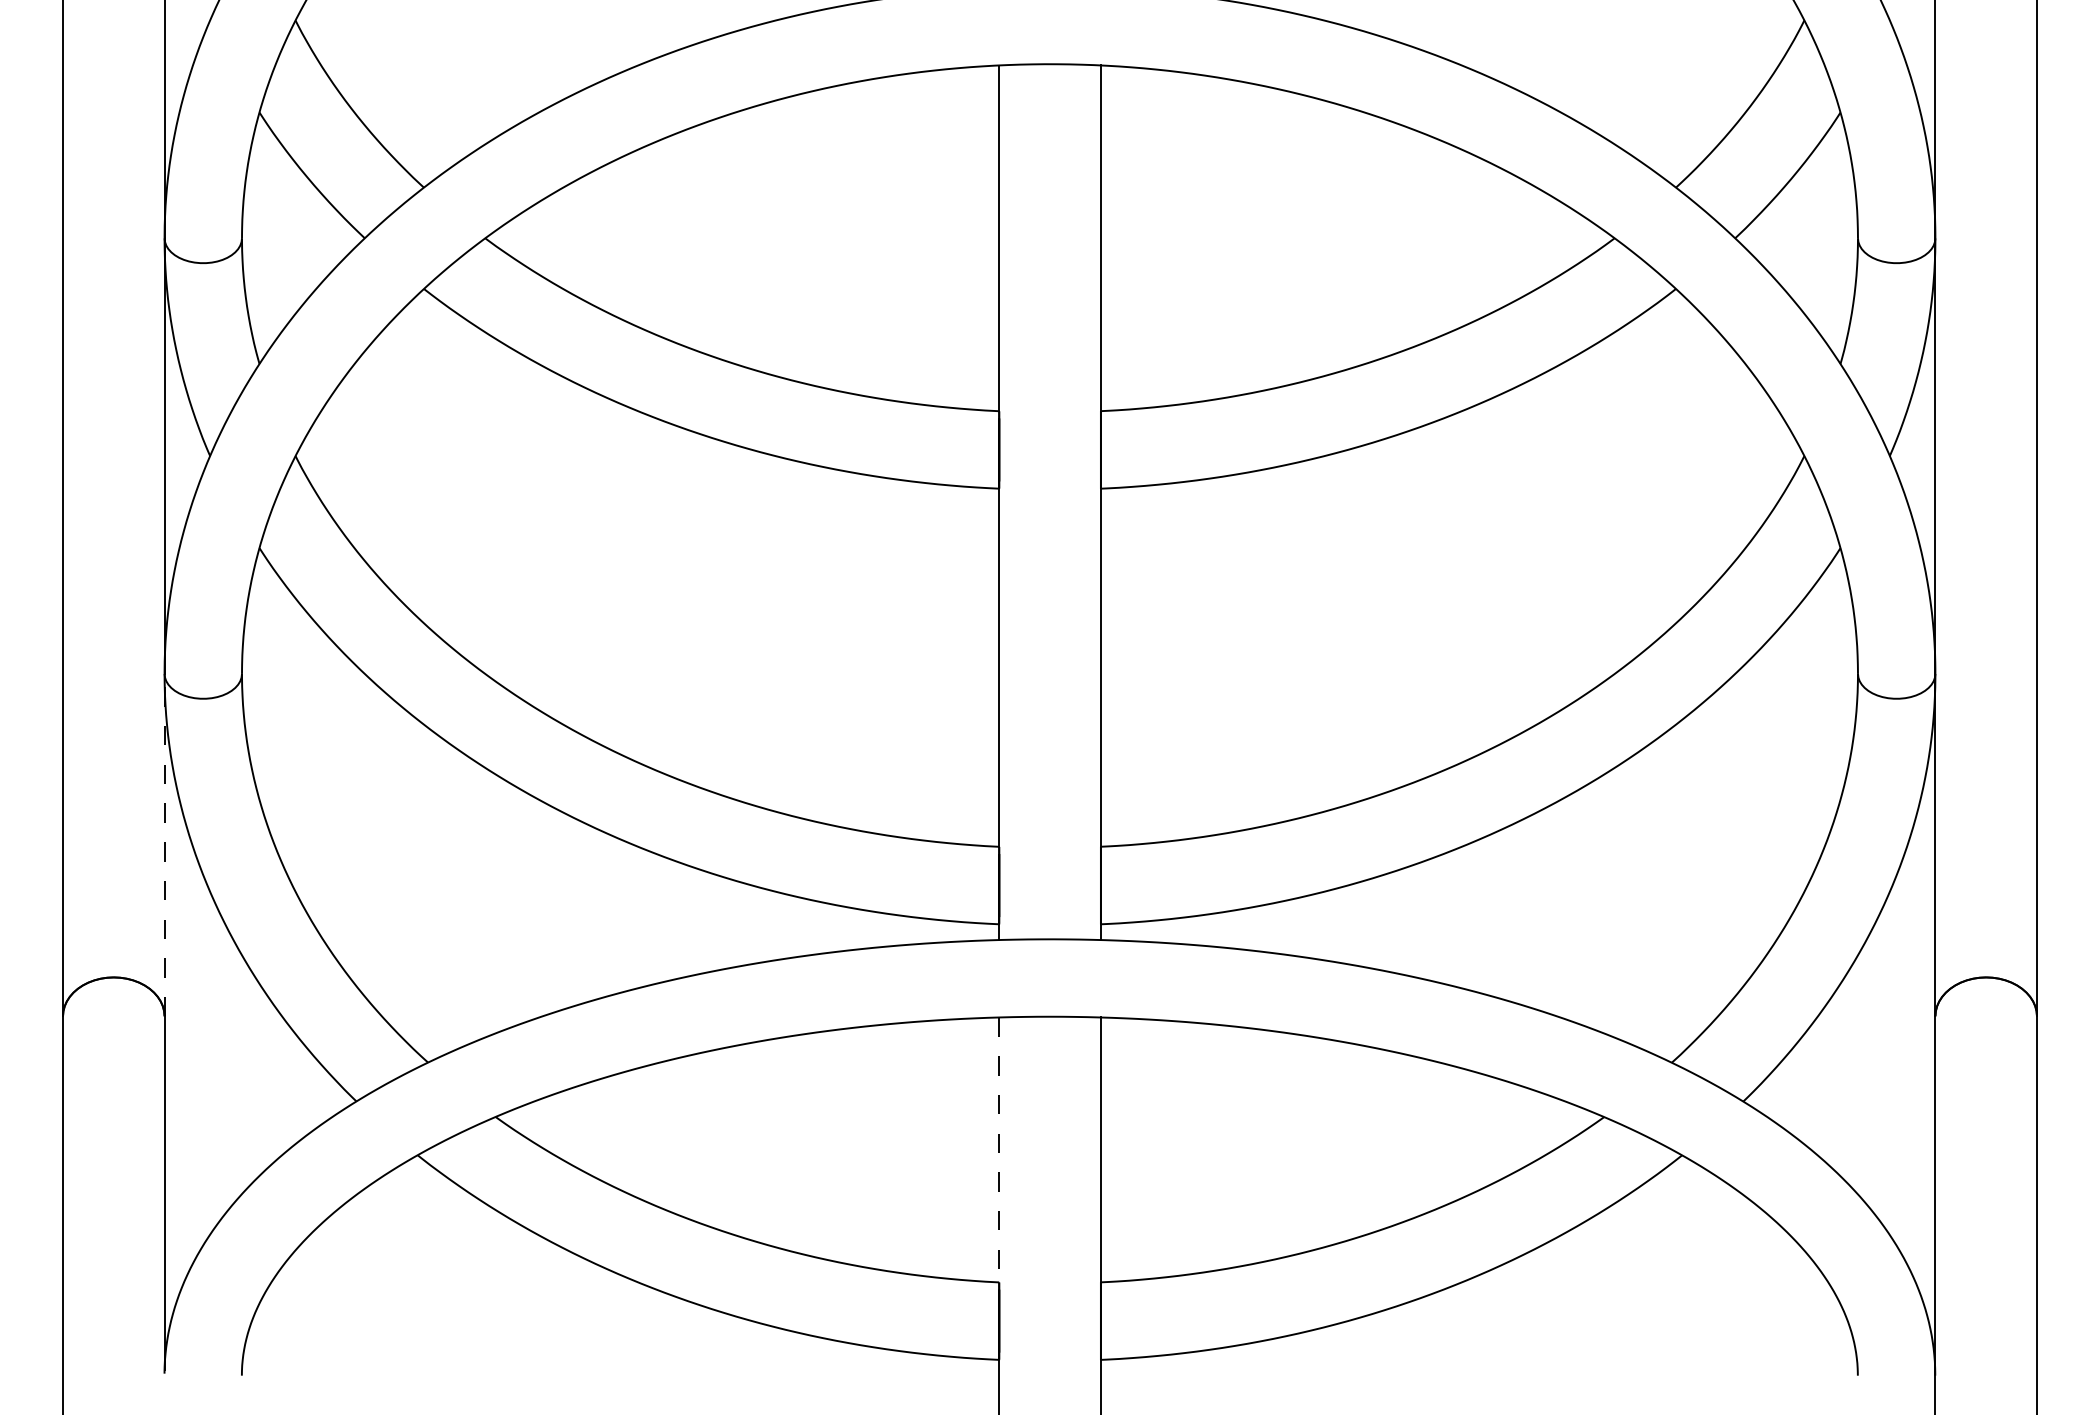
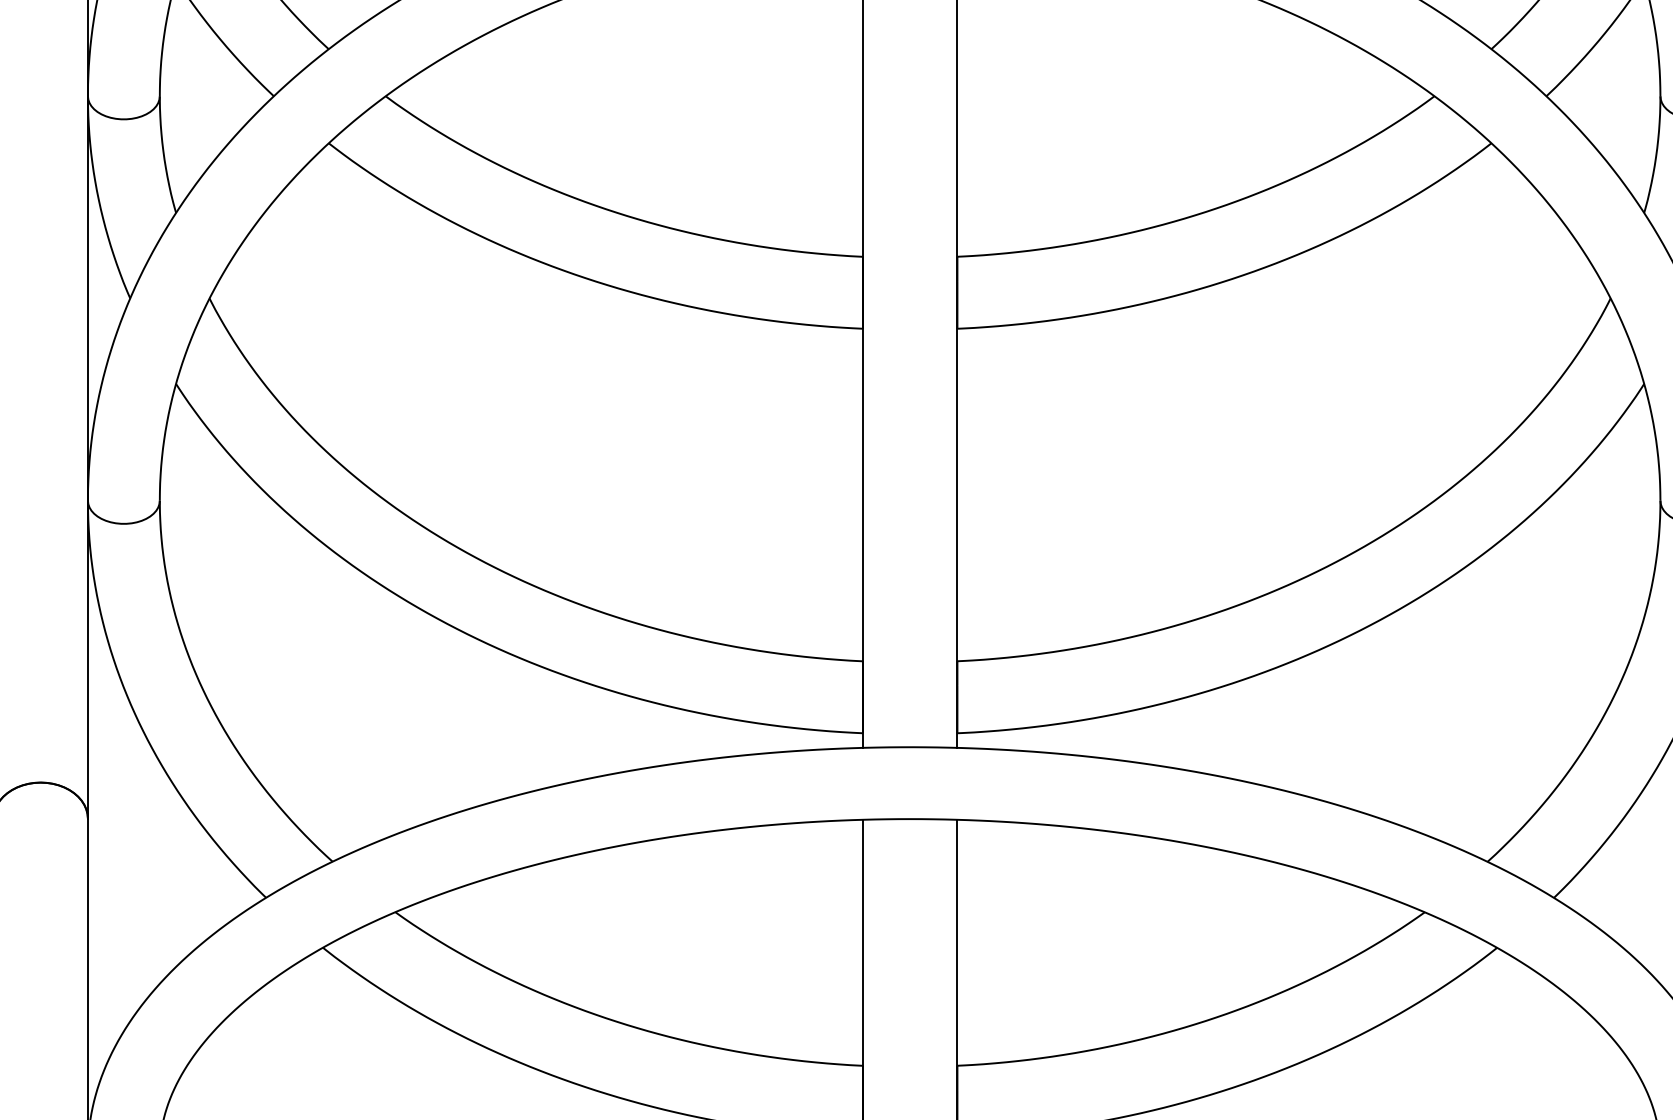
line: (164, 844) -> (87, 659), dashed -> solid
line: (999, 1150) -> (863, 943), dashed -> solid

